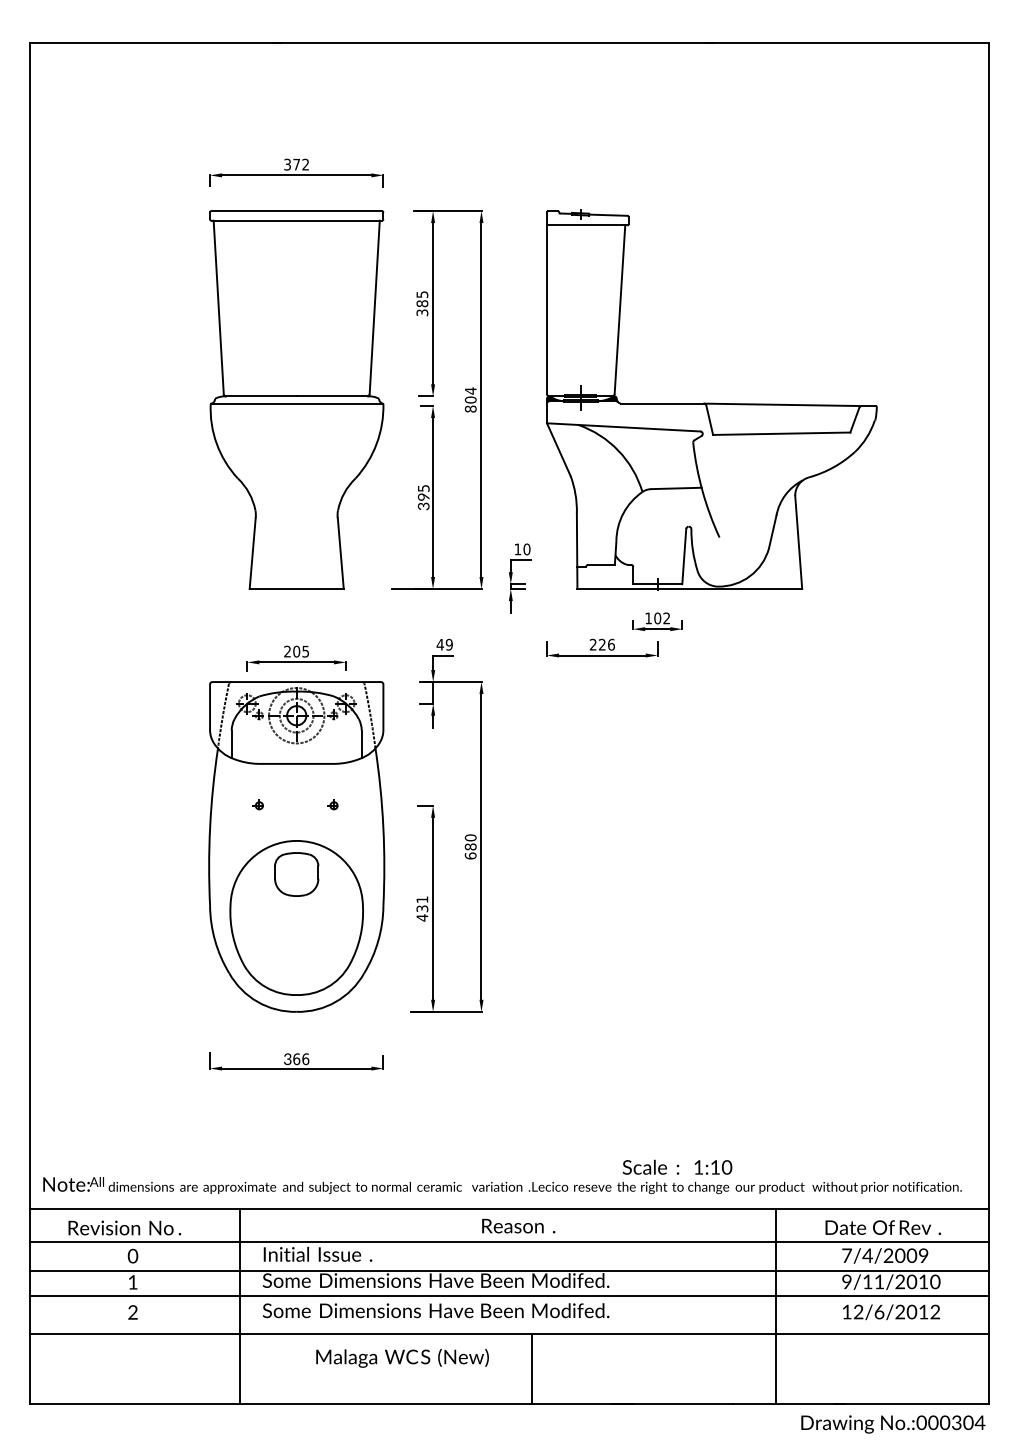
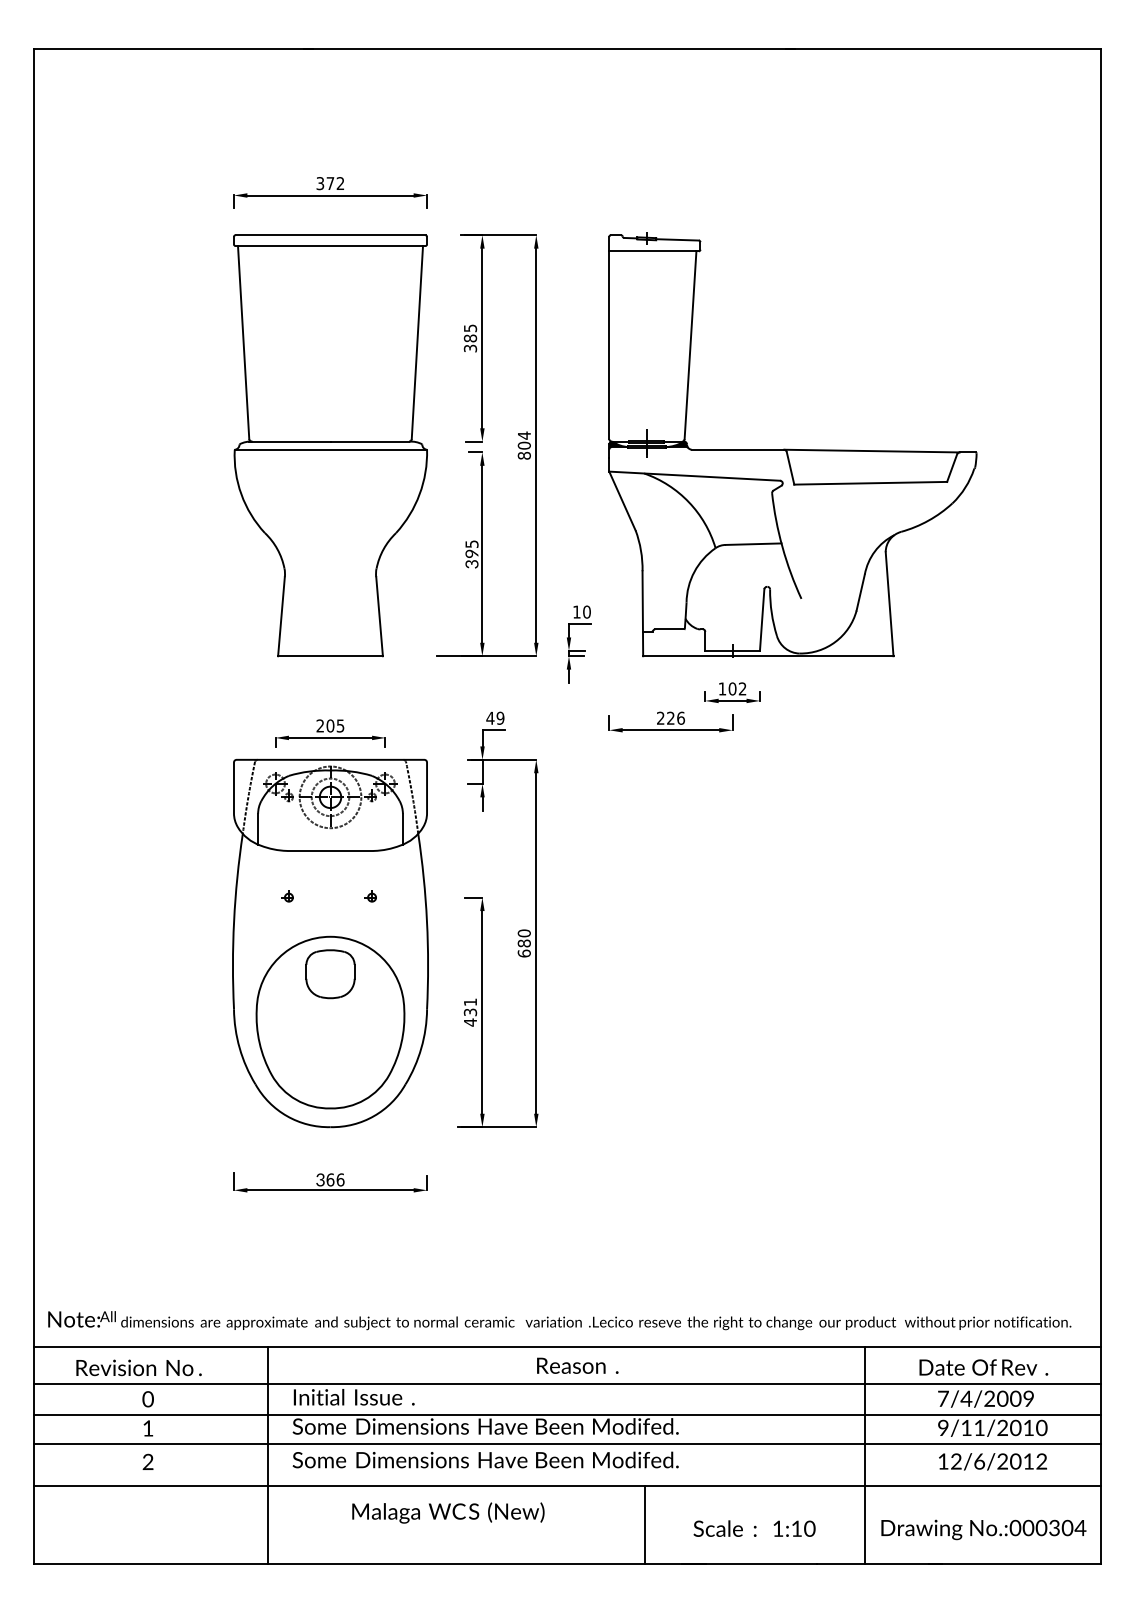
text: (677, 1166) -> (754, 1527), moved
line: (532, 1368) -> (645, 1524), moved
text: (893, 1424) -> (984, 1529), moved

